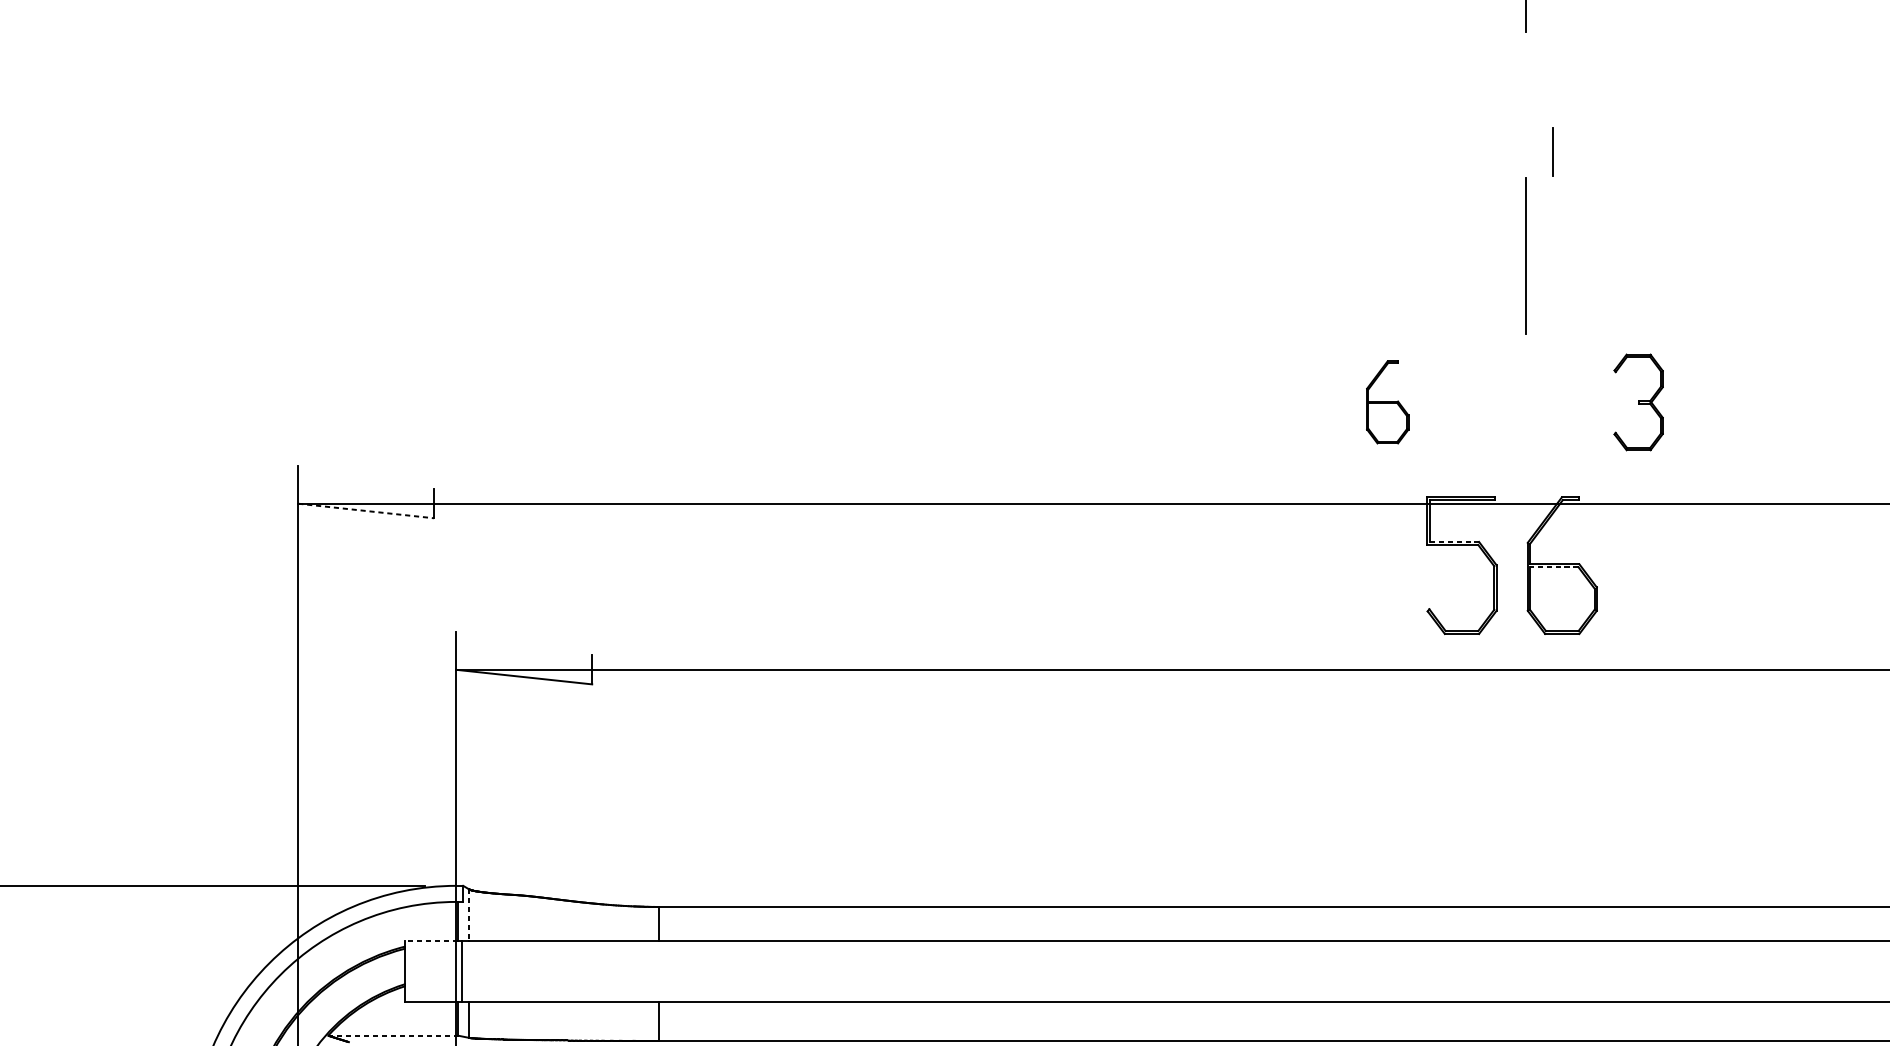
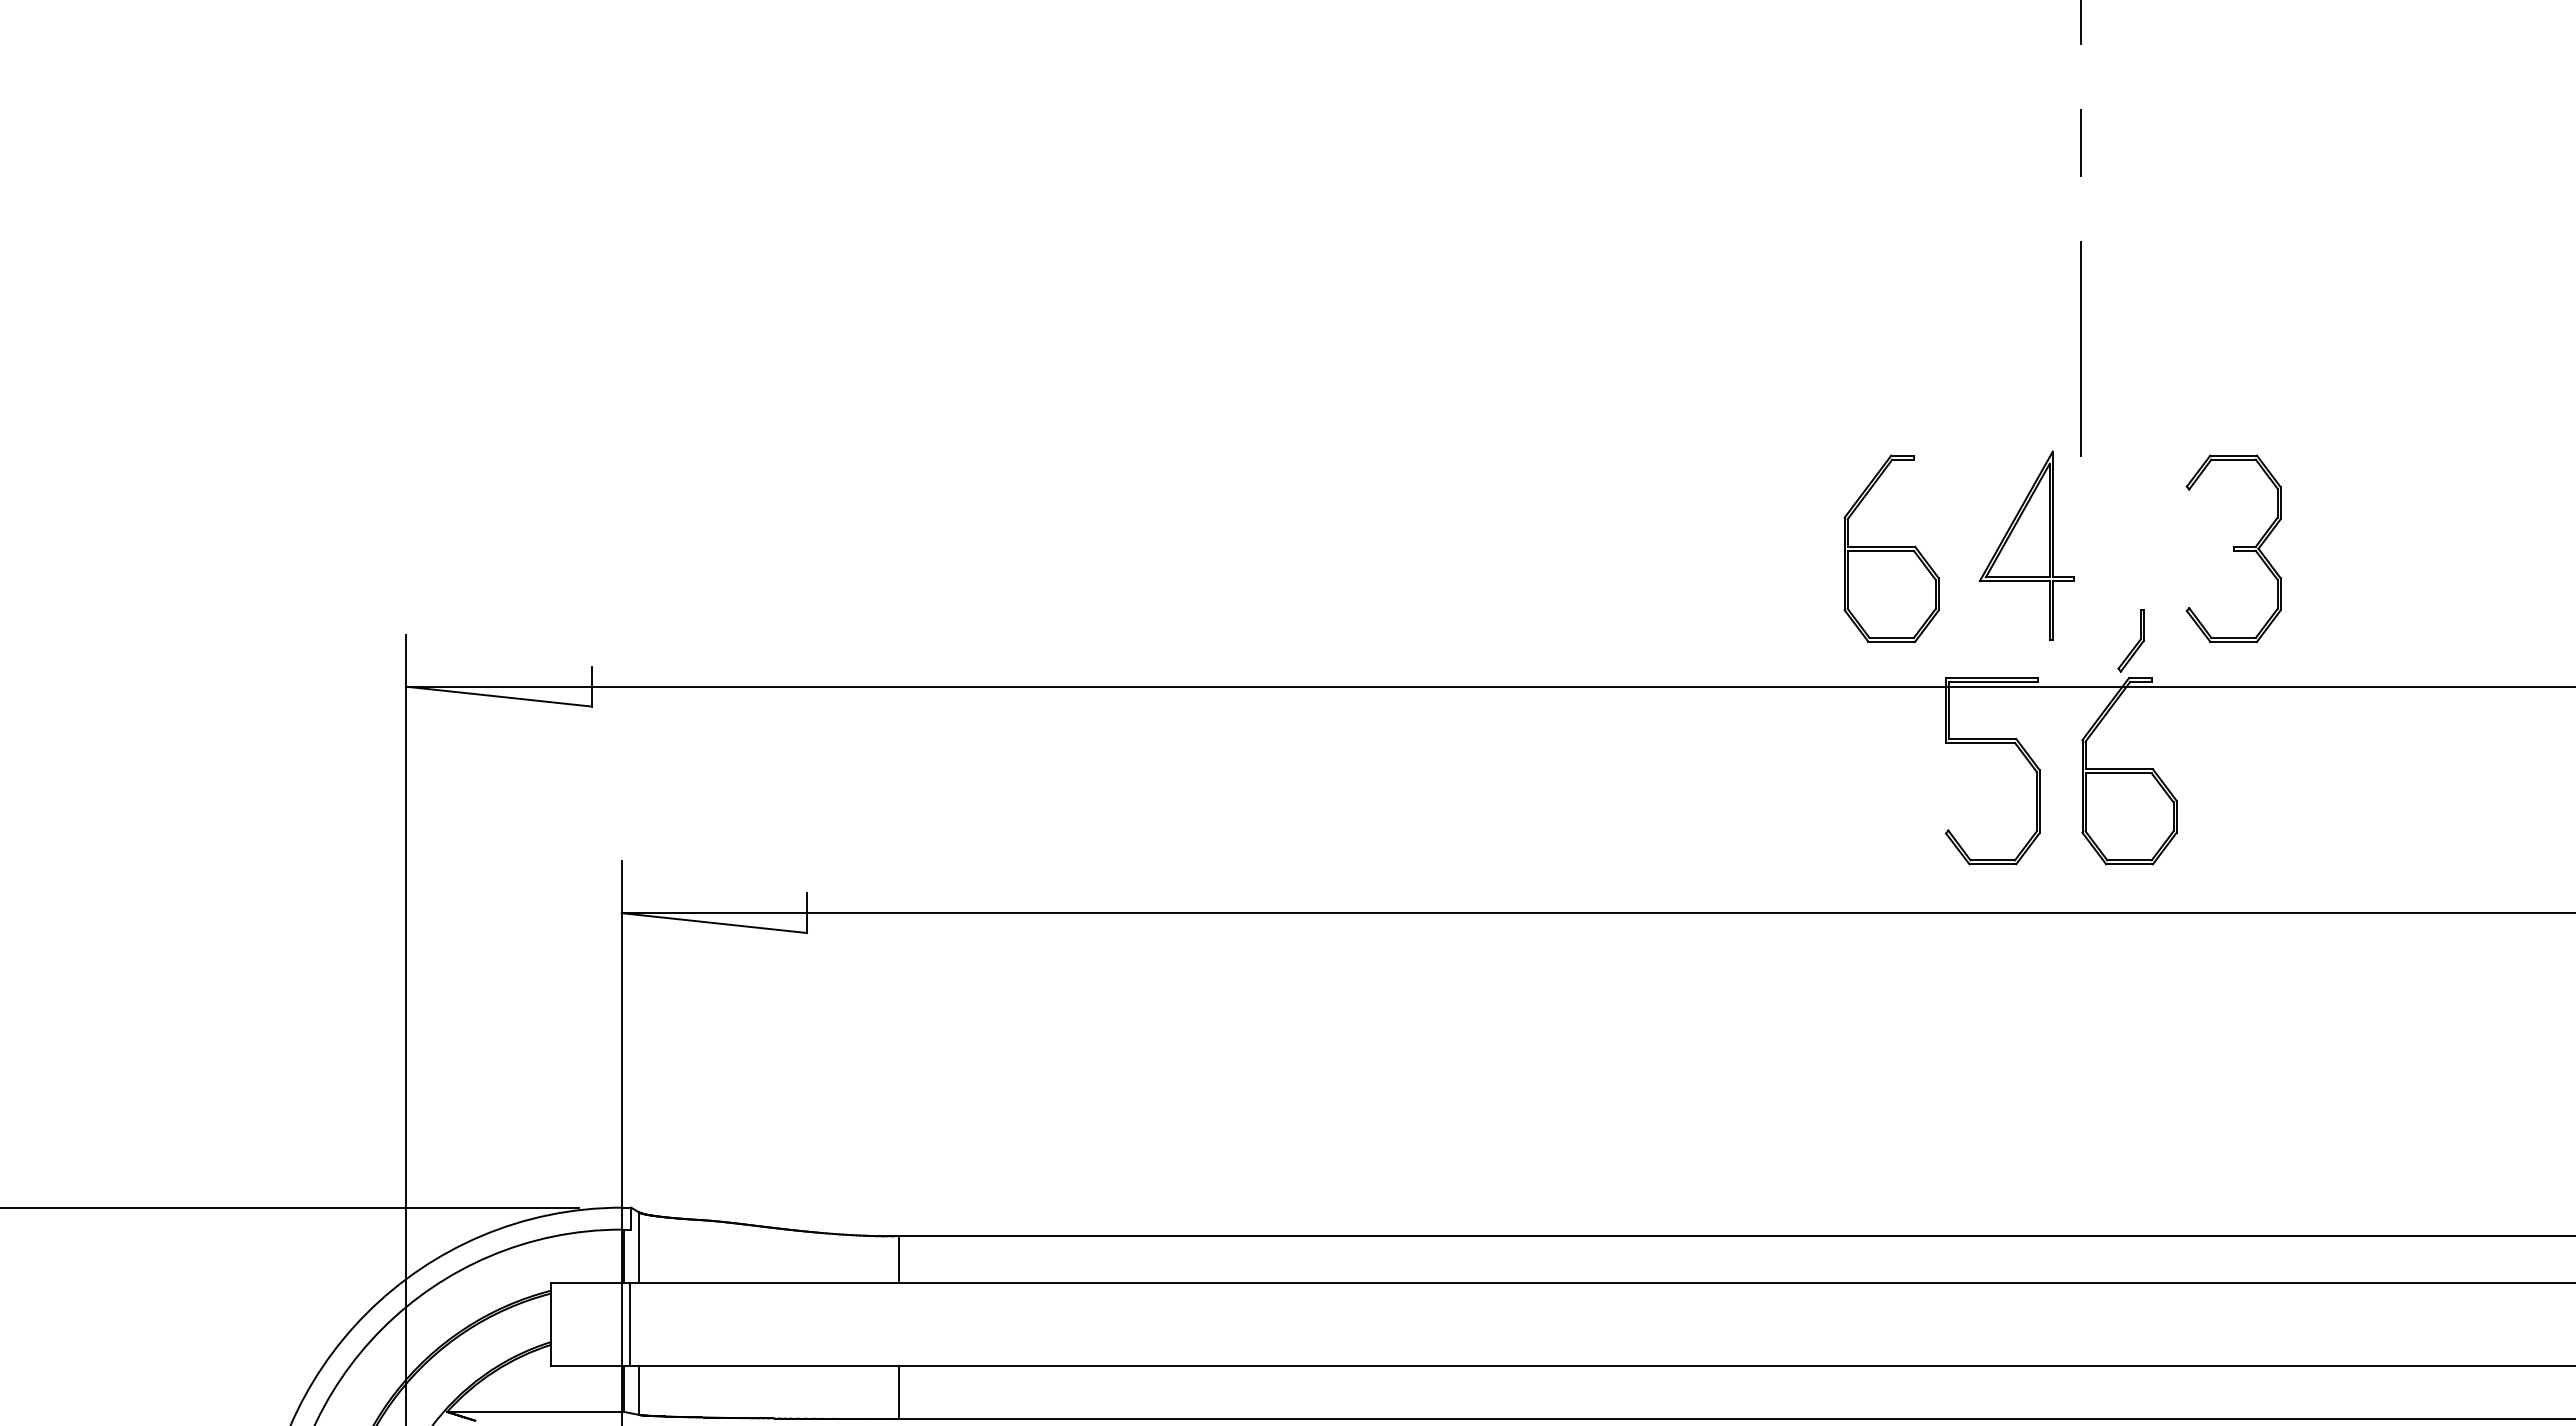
line: (1552, 151) -> (2080, 142), moved
part: (1486, 400) -> (2026, 545), added
part: (1387, 402) -> (1891, 548), size x1.67
part: (1638, 402) -> (2233, 548), size x1.43
part: (1566, 472) -> (2135, 644), added
line: (366, 510) -> (499, 696), dashed -> solid
line: (1454, 541) -> (1982, 738), dashed -> solid
line: (1554, 567) -> (2118, 773), dashed -> solid
line: (469, 915) -> (639, 1247), dashed -> solid
line: (431, 940) -> (587, 1282), dashed -> solid
line: (393, 1035) -> (535, 1411), dashed -> solid

